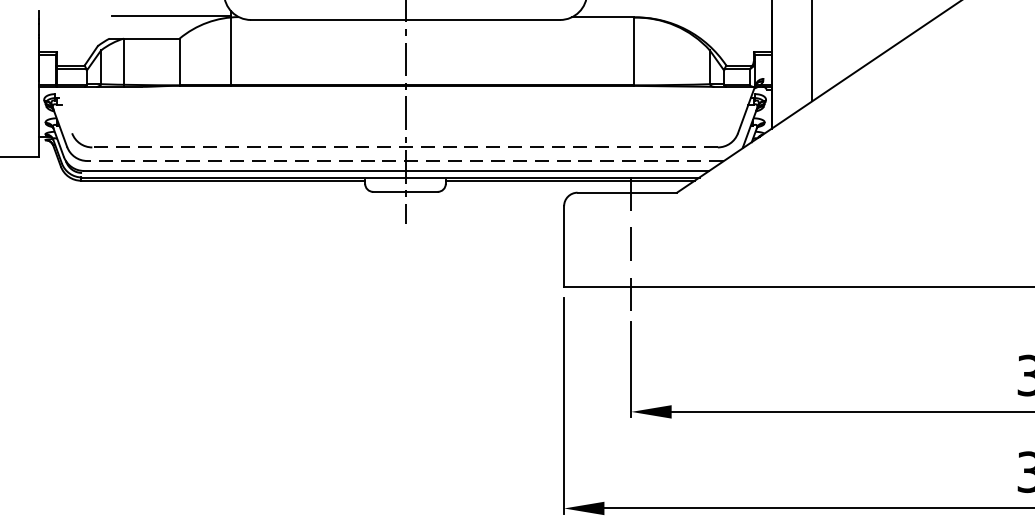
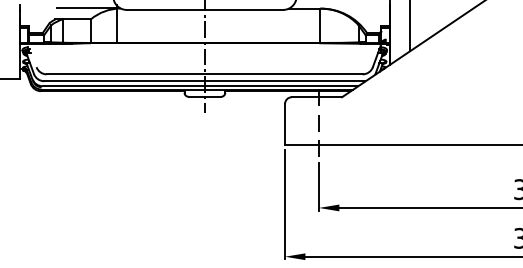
line: (404, 147) -> (204, 74), dashed -> solid
line: (404, 161) -> (204, 81), dashed -> solid

